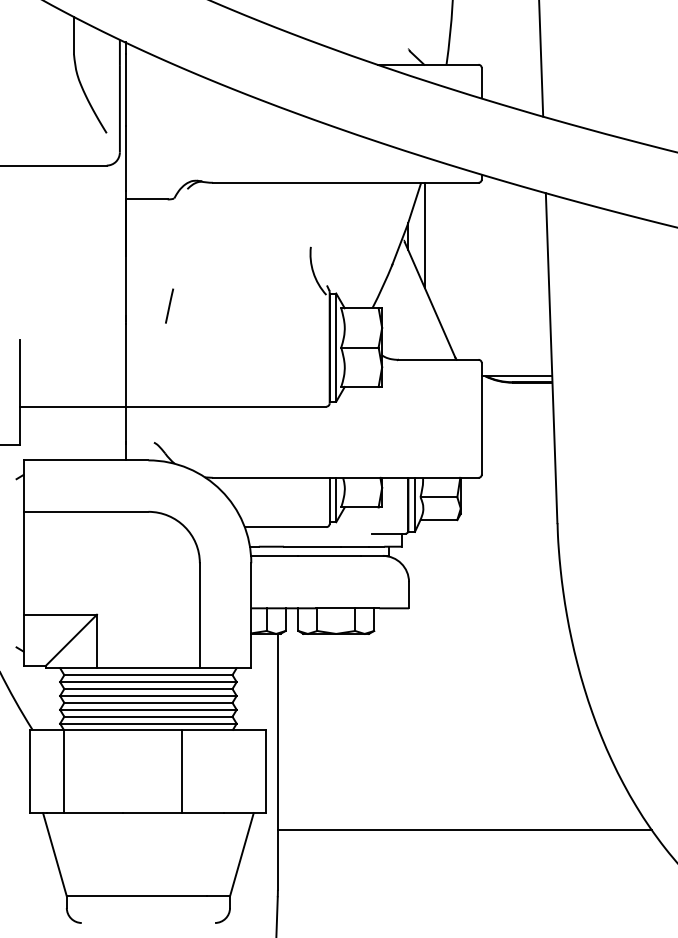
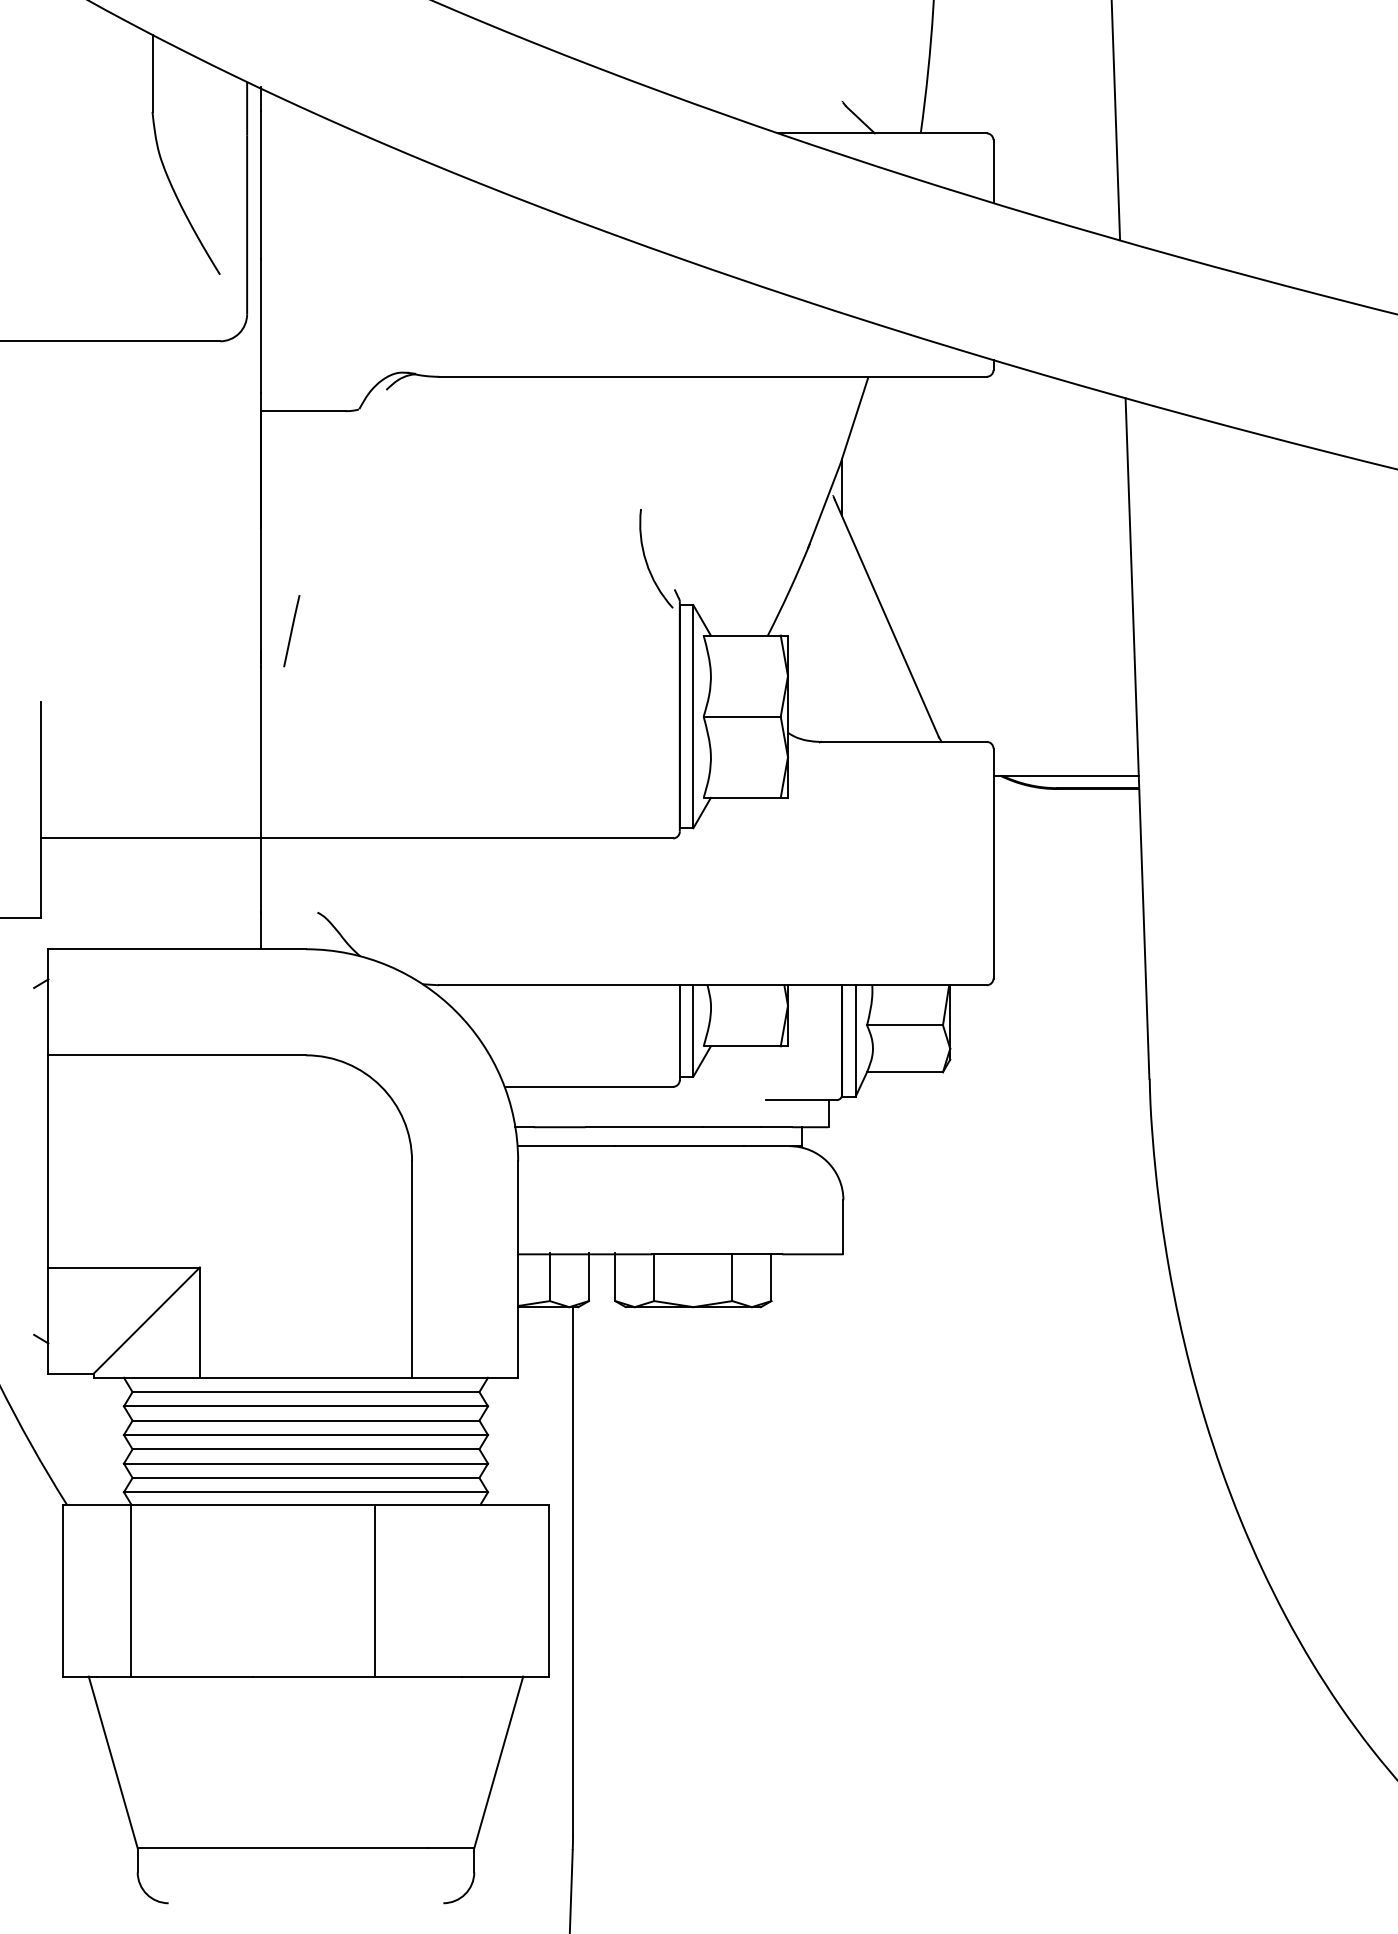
line: (424, 234) -> (875, 483), removed
line: (169, 305) -> (291, 629), moved
line: (464, 829) -> (957, 1710), removed

